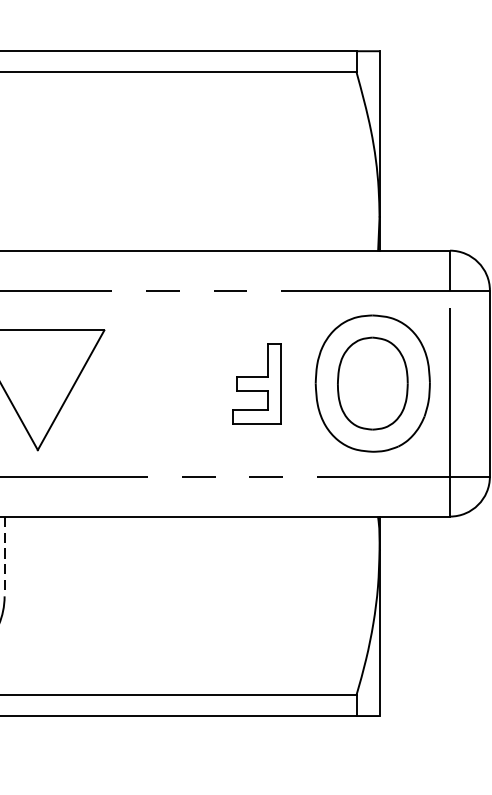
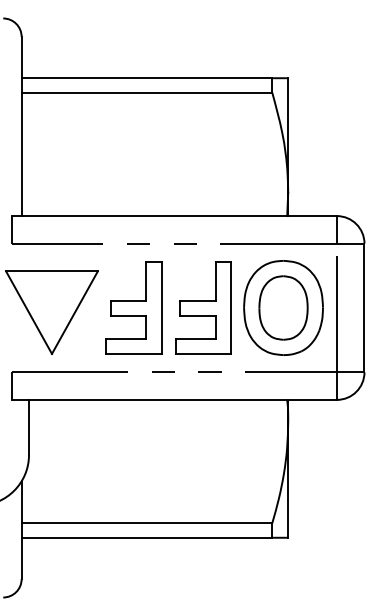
part: (155, 382) -> (133, 307), added
part: (257, 382) -> (203, 307), size x1.67
line: (5, 556) -> (29, 427), dashed -> solid

